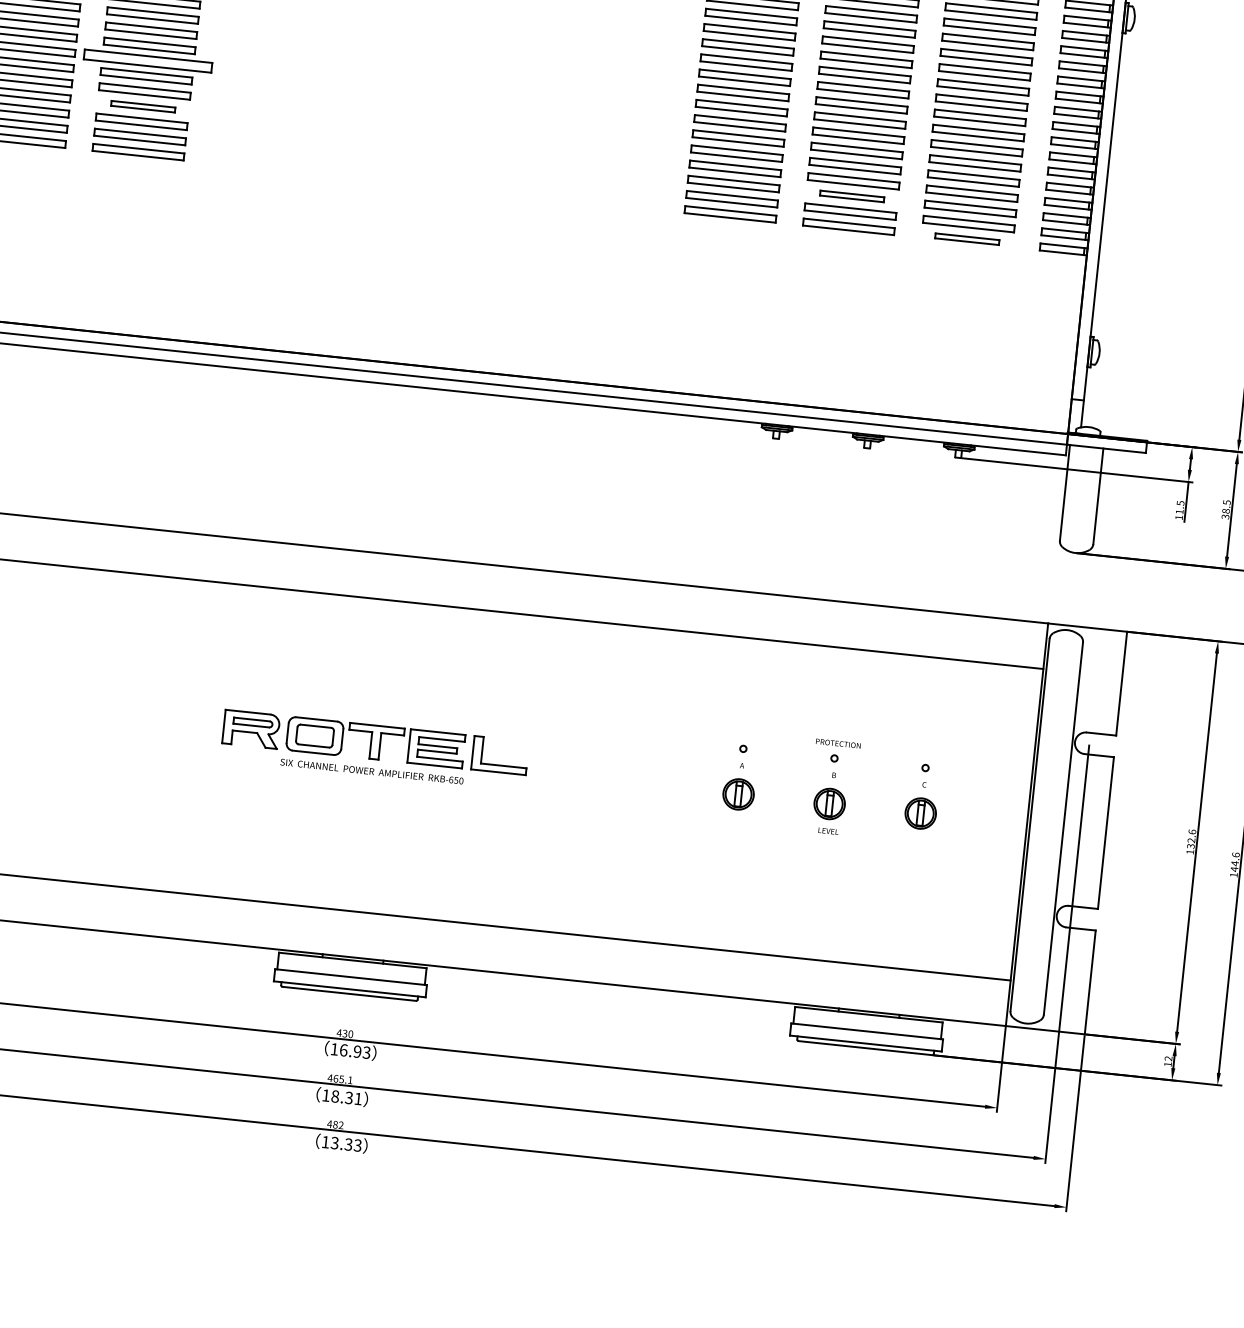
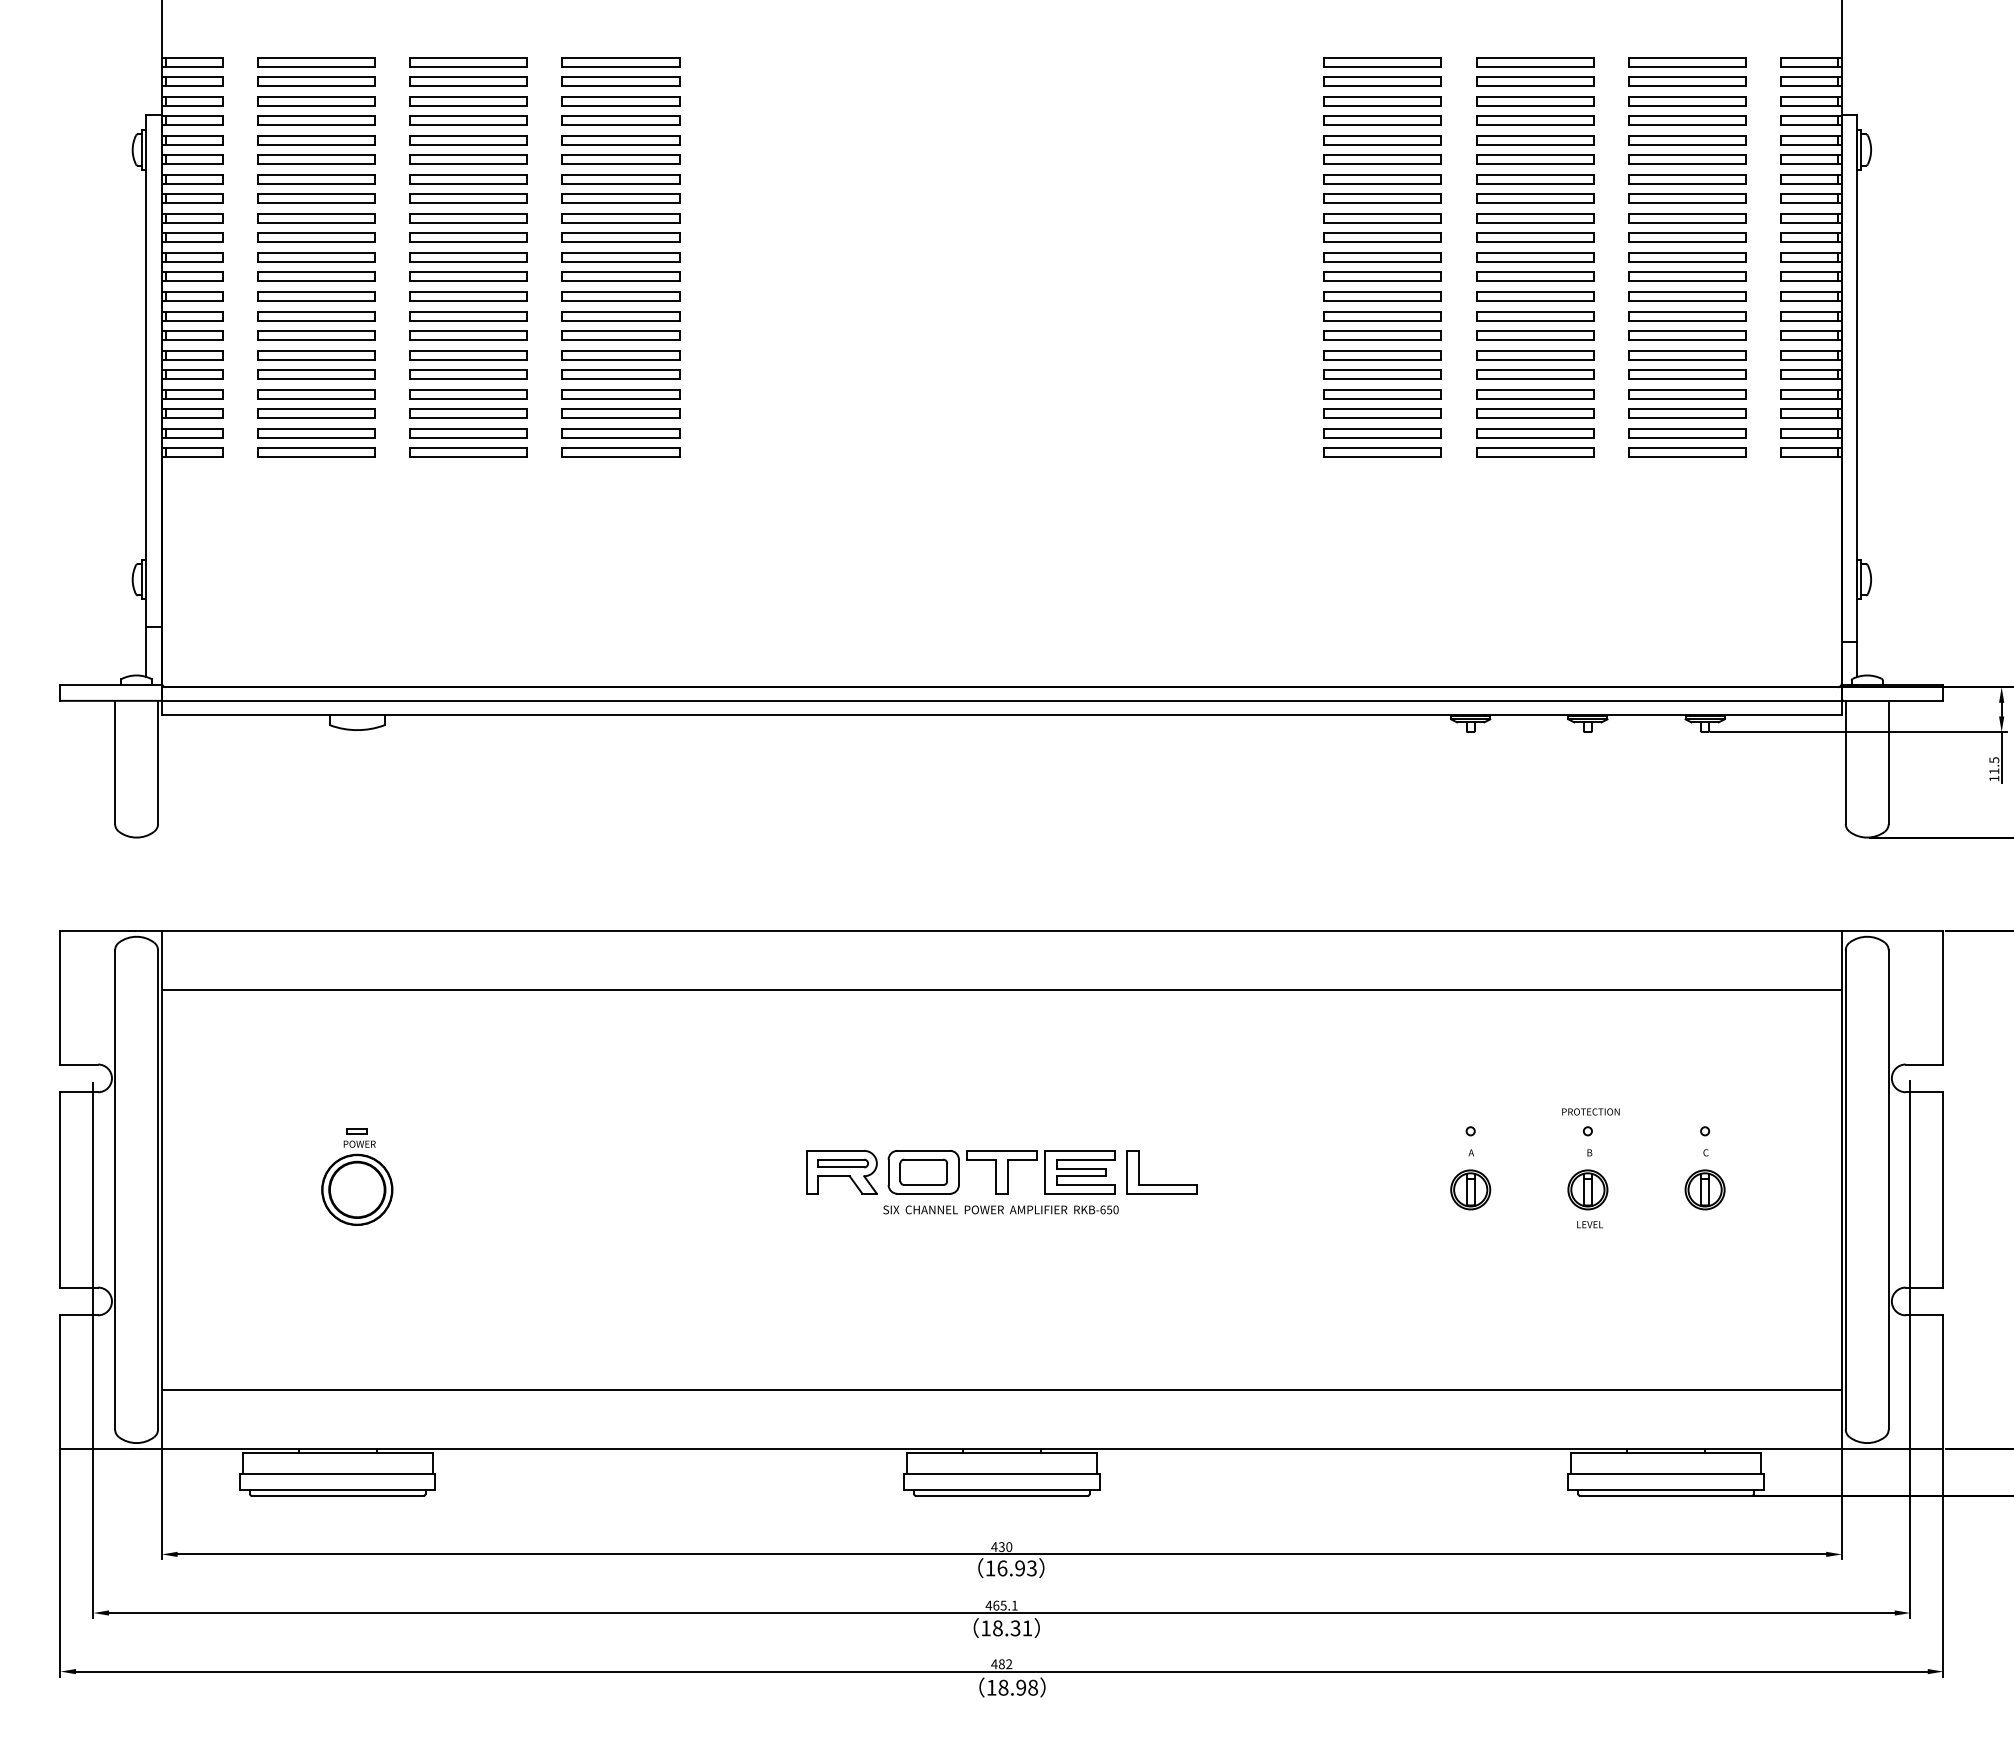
part: (147, 61) -> (620, 335), size x0.71
part: (142, 106) -> (620, 394), size x1.43
part: (852, 196) -> (1535, 413), size x1.43
part: (967, 239) -> (1687, 452), size x1.43
text: (346, 1144) -> (1018, 1687), 13.33 -> 18.98

